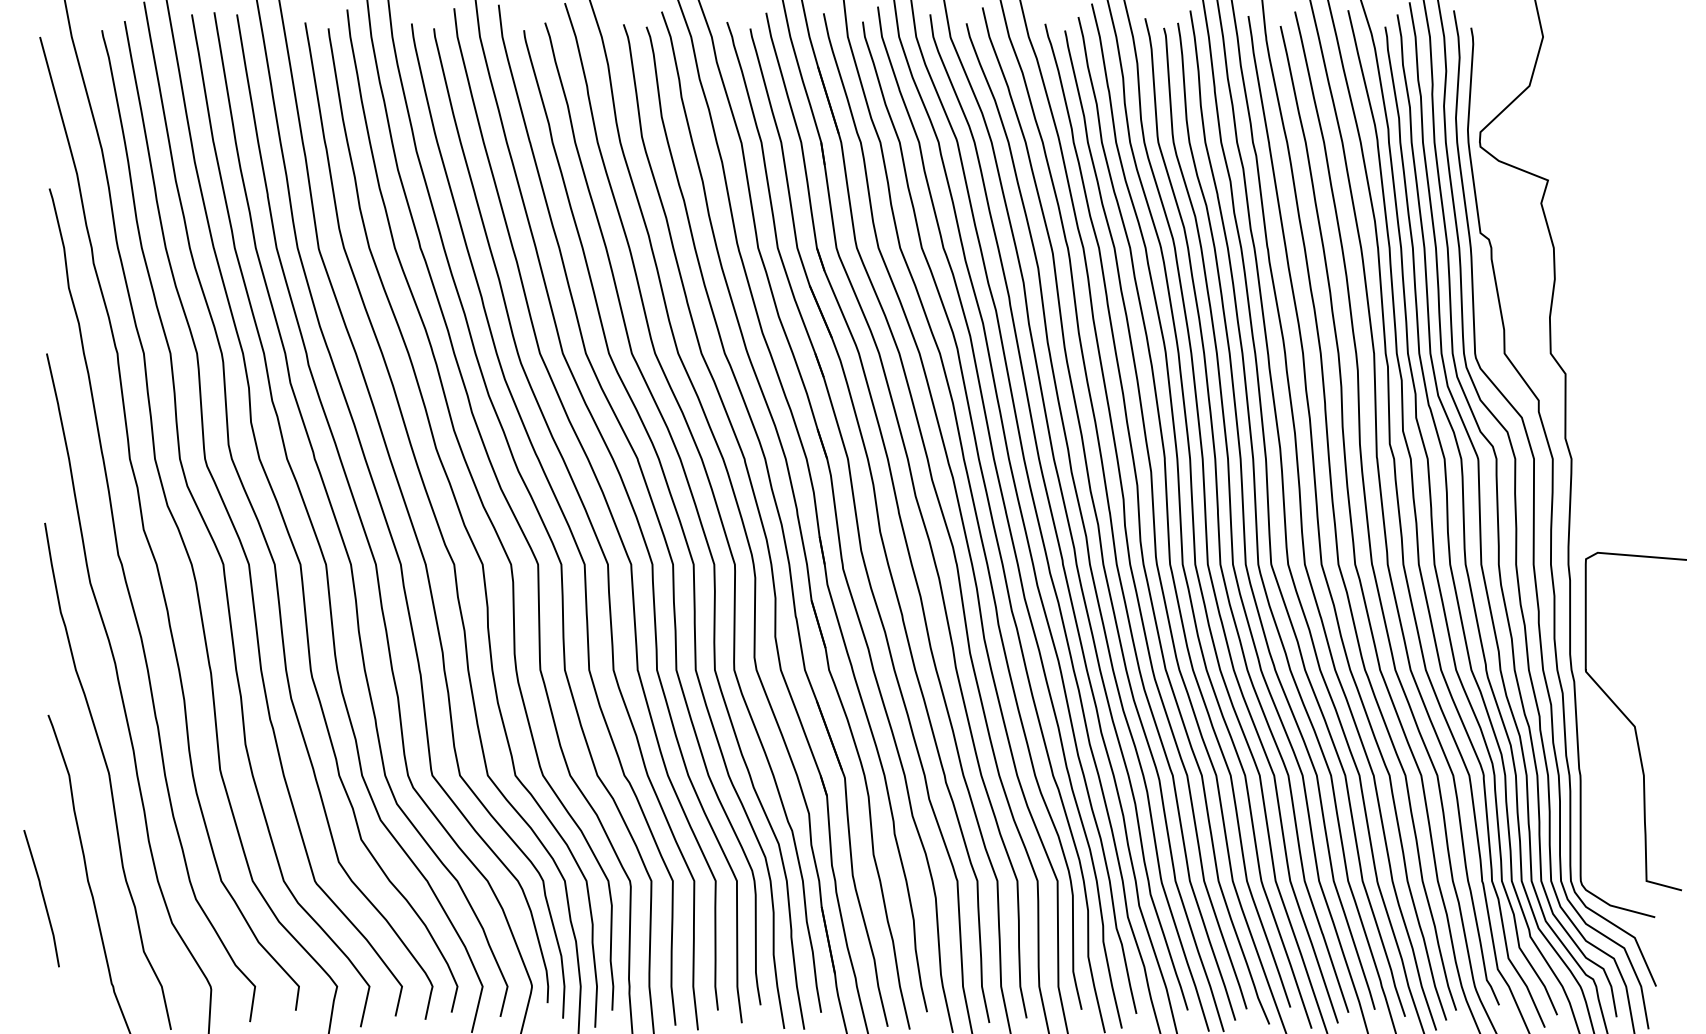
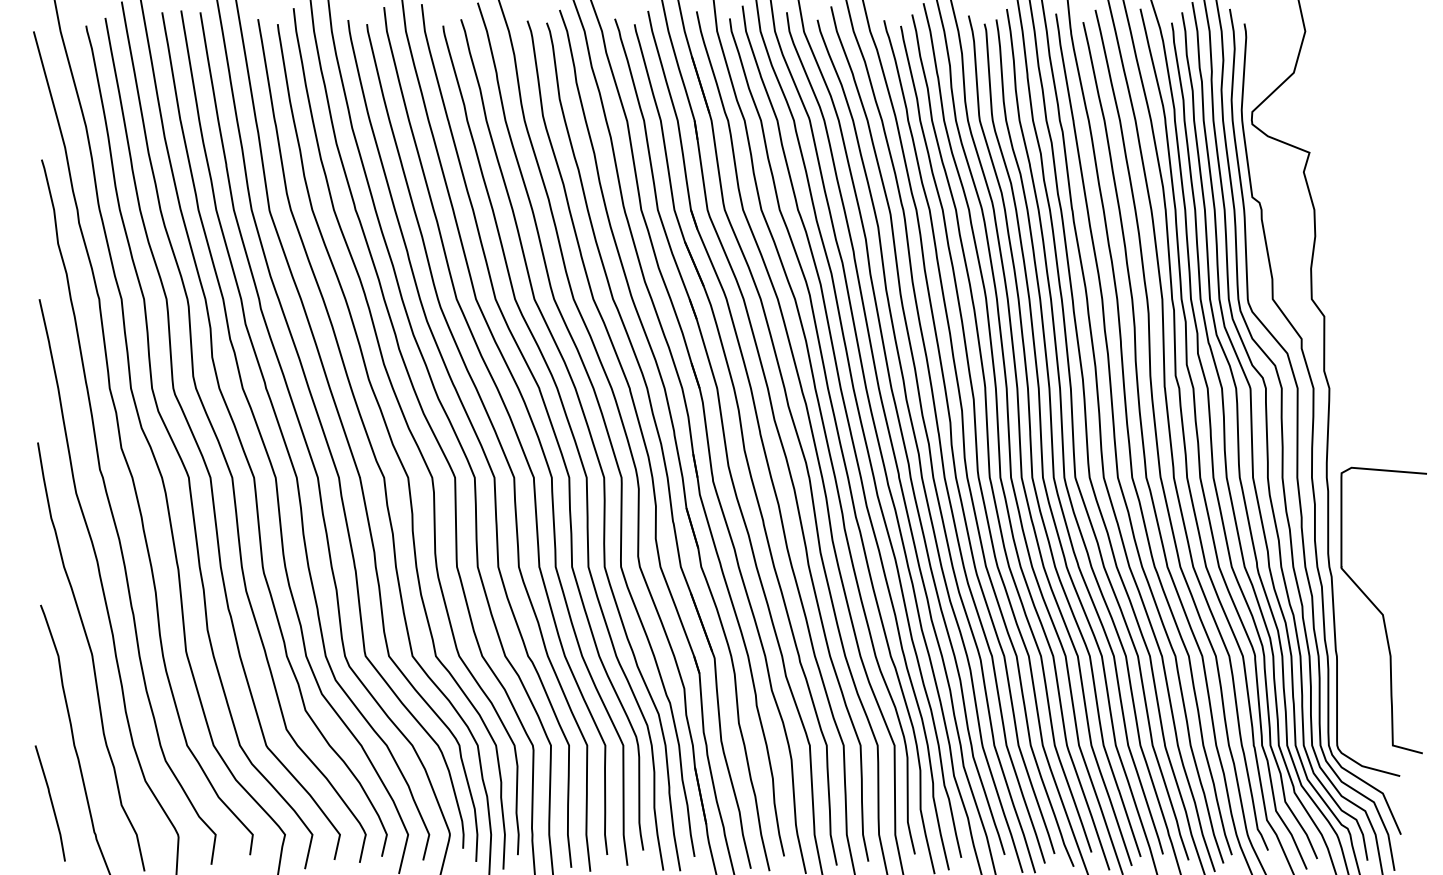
line: (42, 898) -> (51, 803), moved

